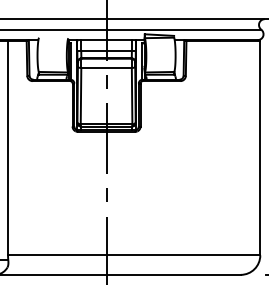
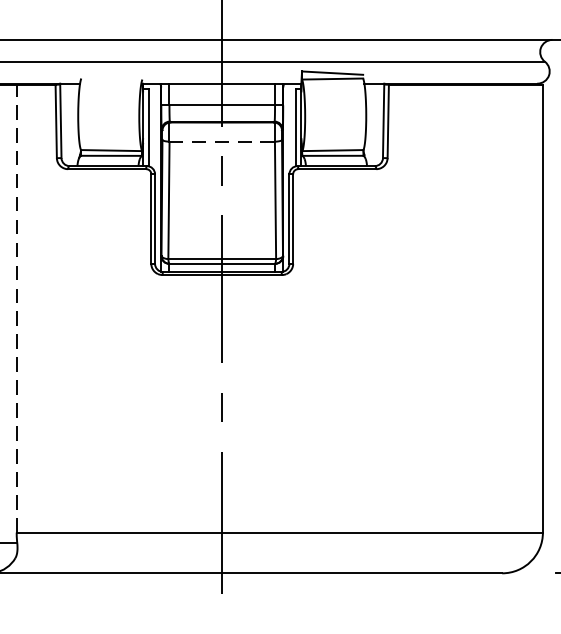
line: (106, 67) -> (222, 140), solid -> dashed
line: (8, 147) -> (17, 307), solid -> dashed

